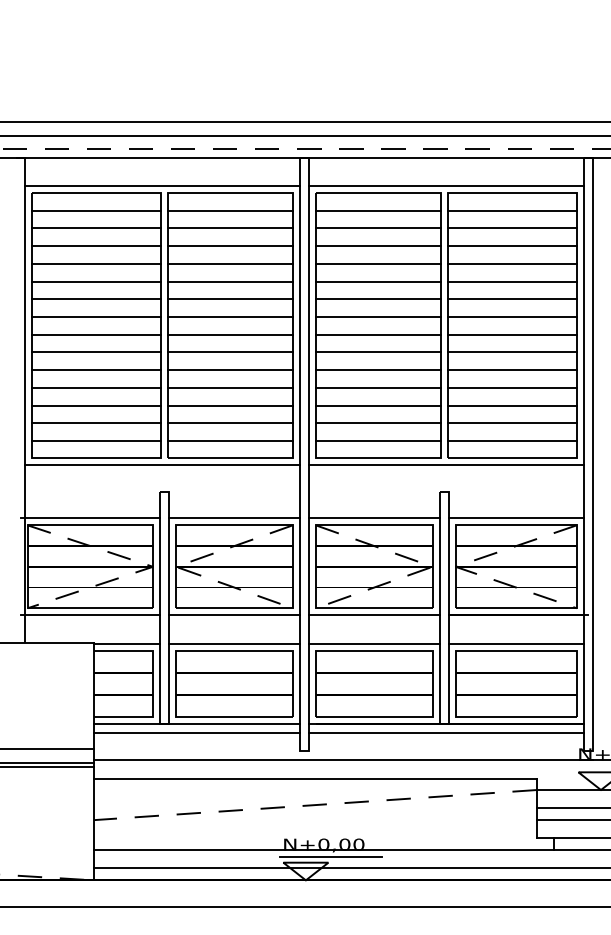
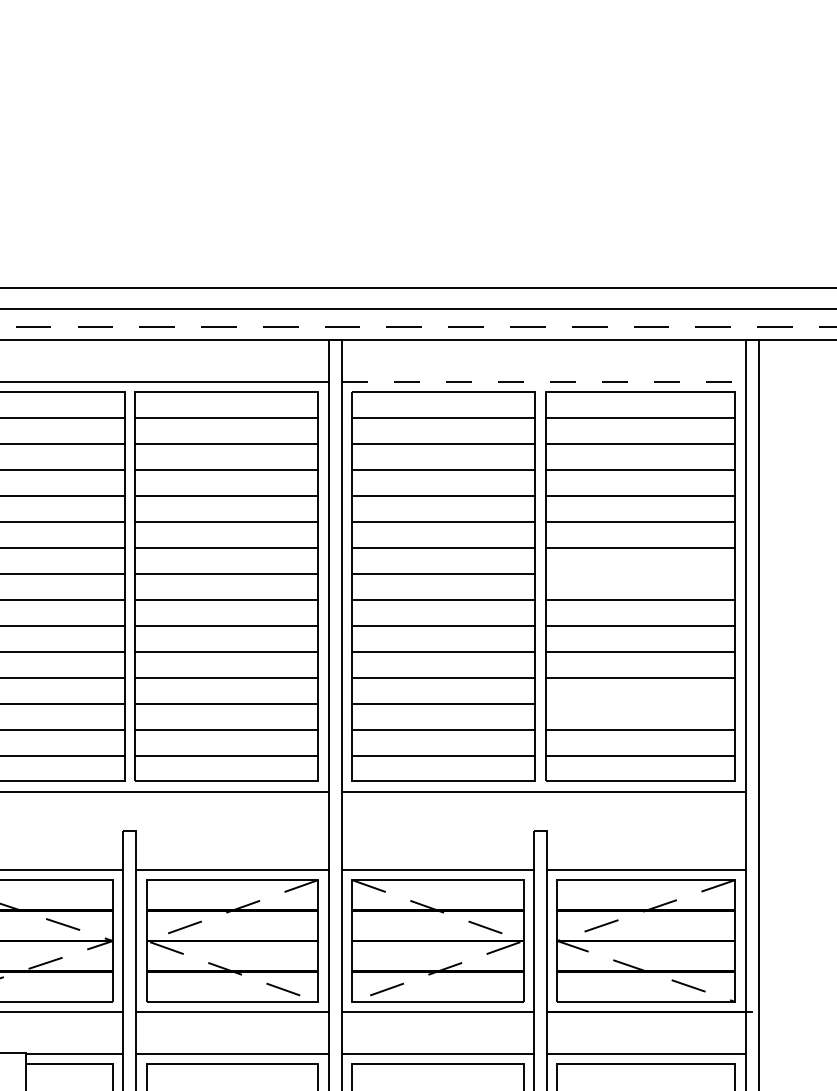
line: (446, 185) -> (543, 381), solid -> dashed
line: (511, 317) -> (639, 574), removed
line: (511, 405) -> (639, 704), removed

